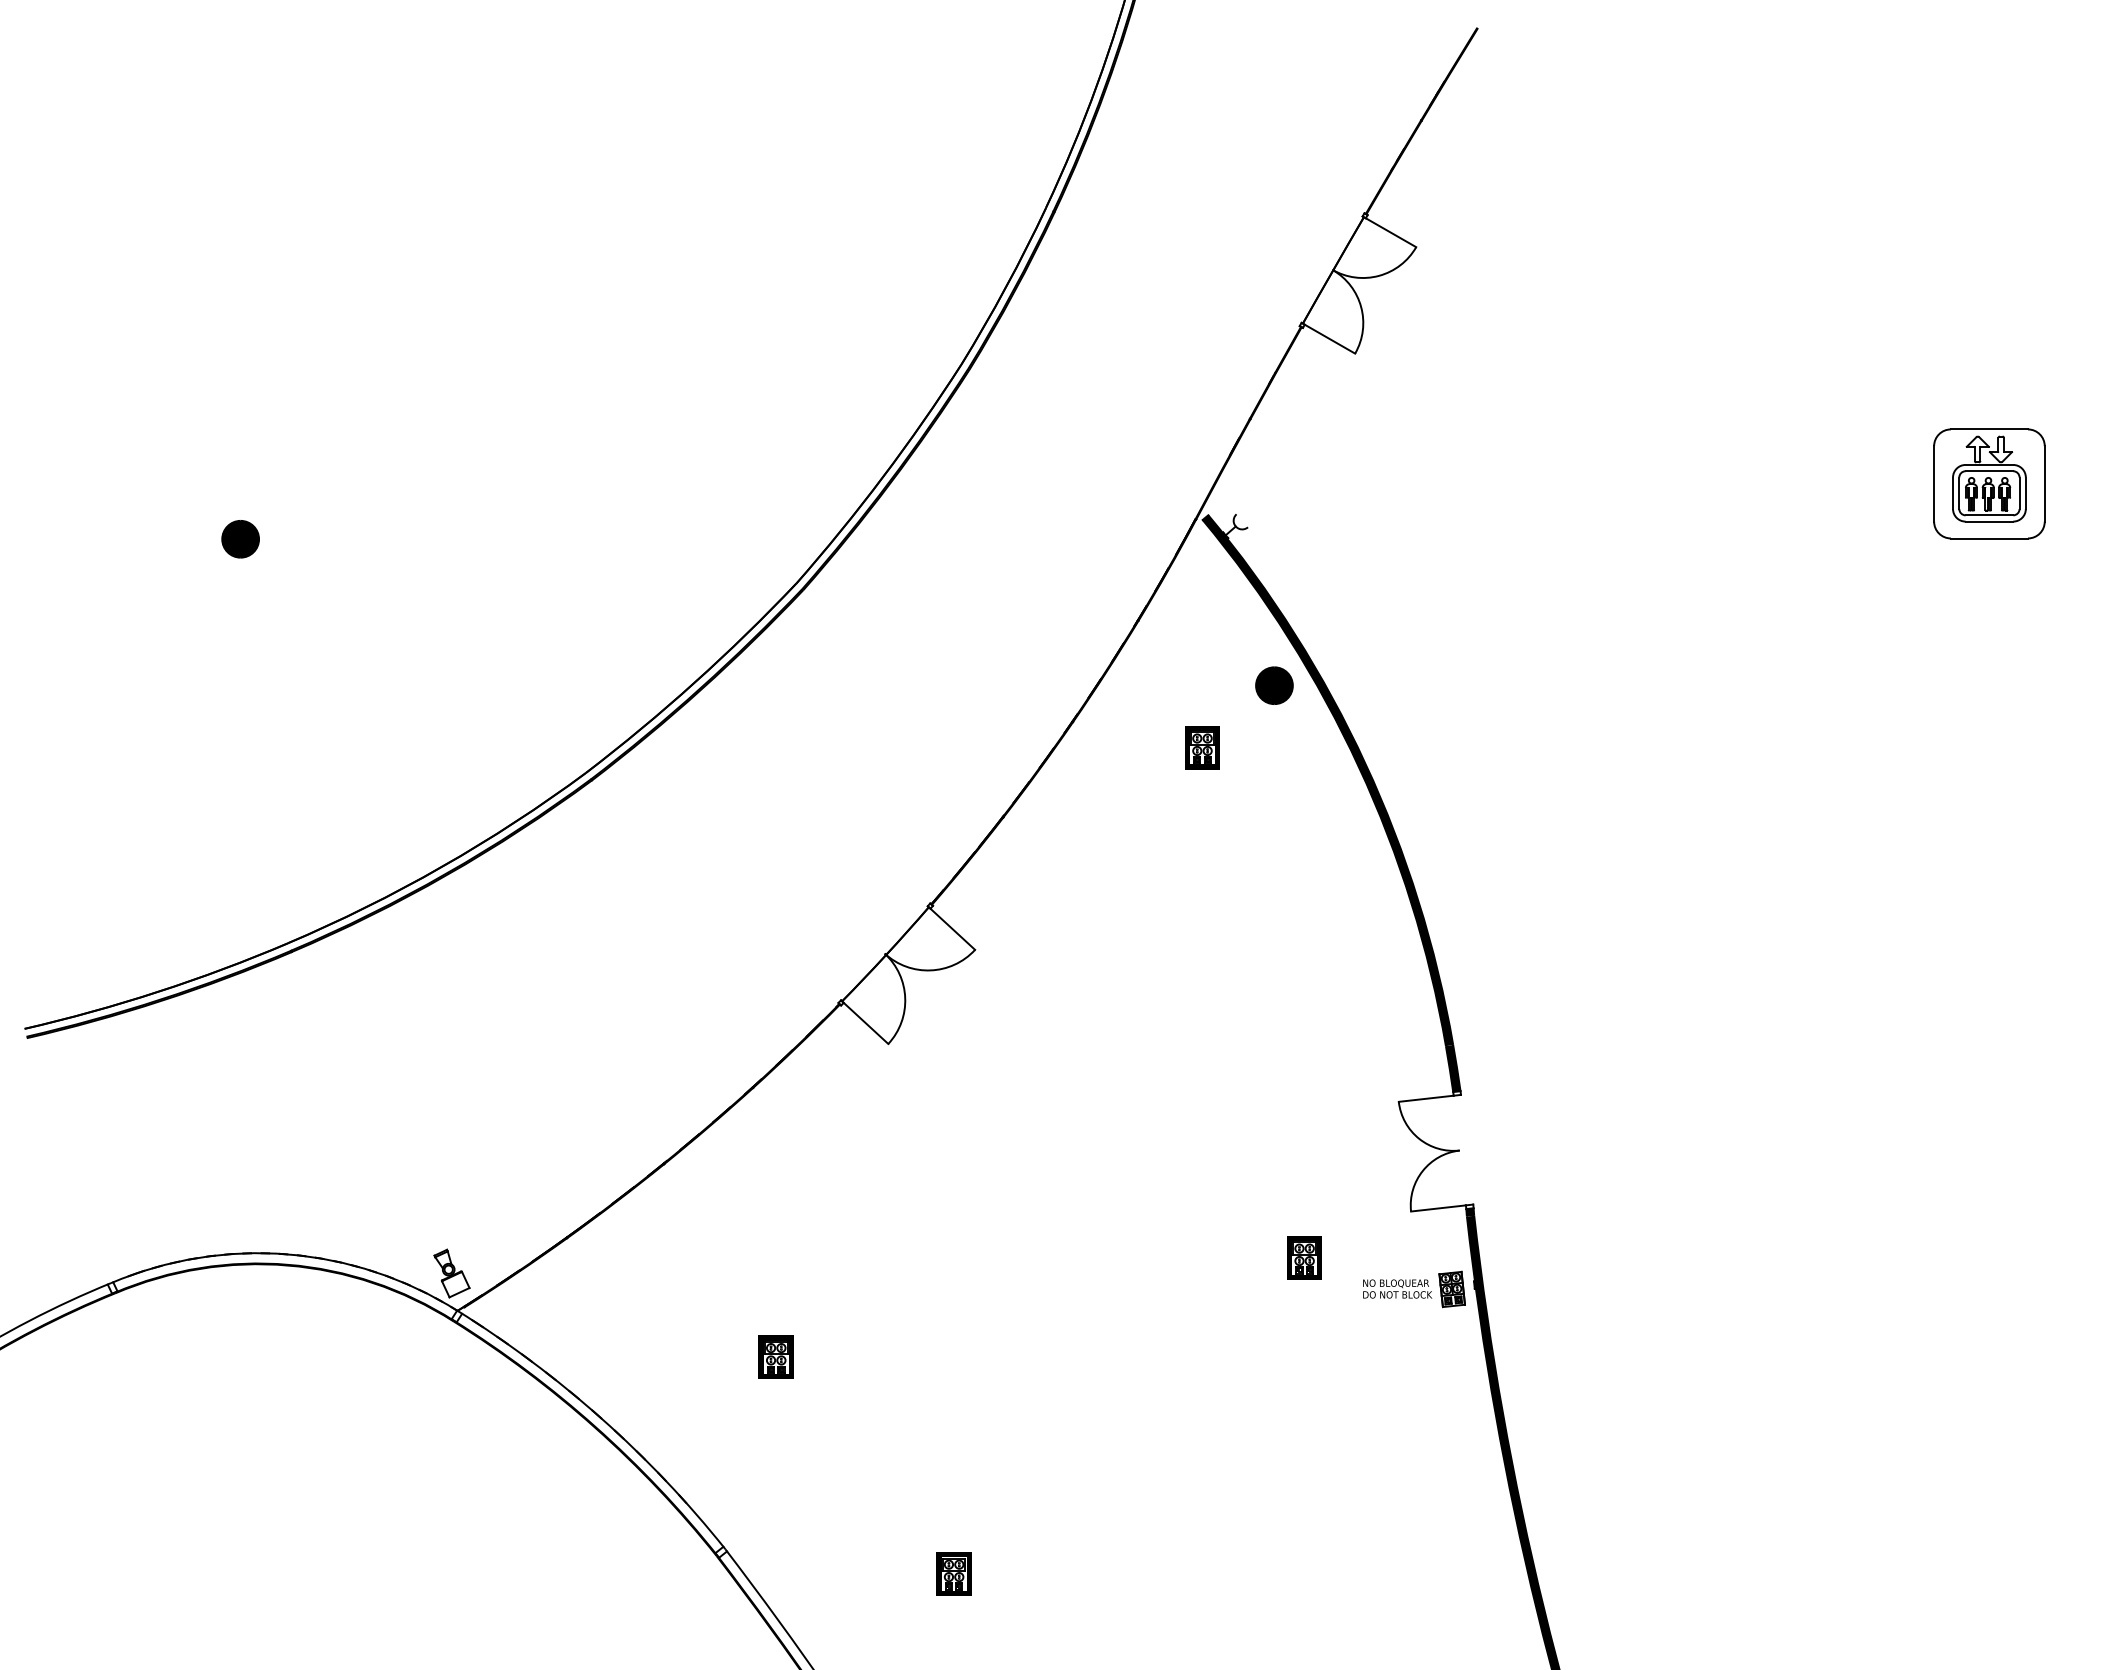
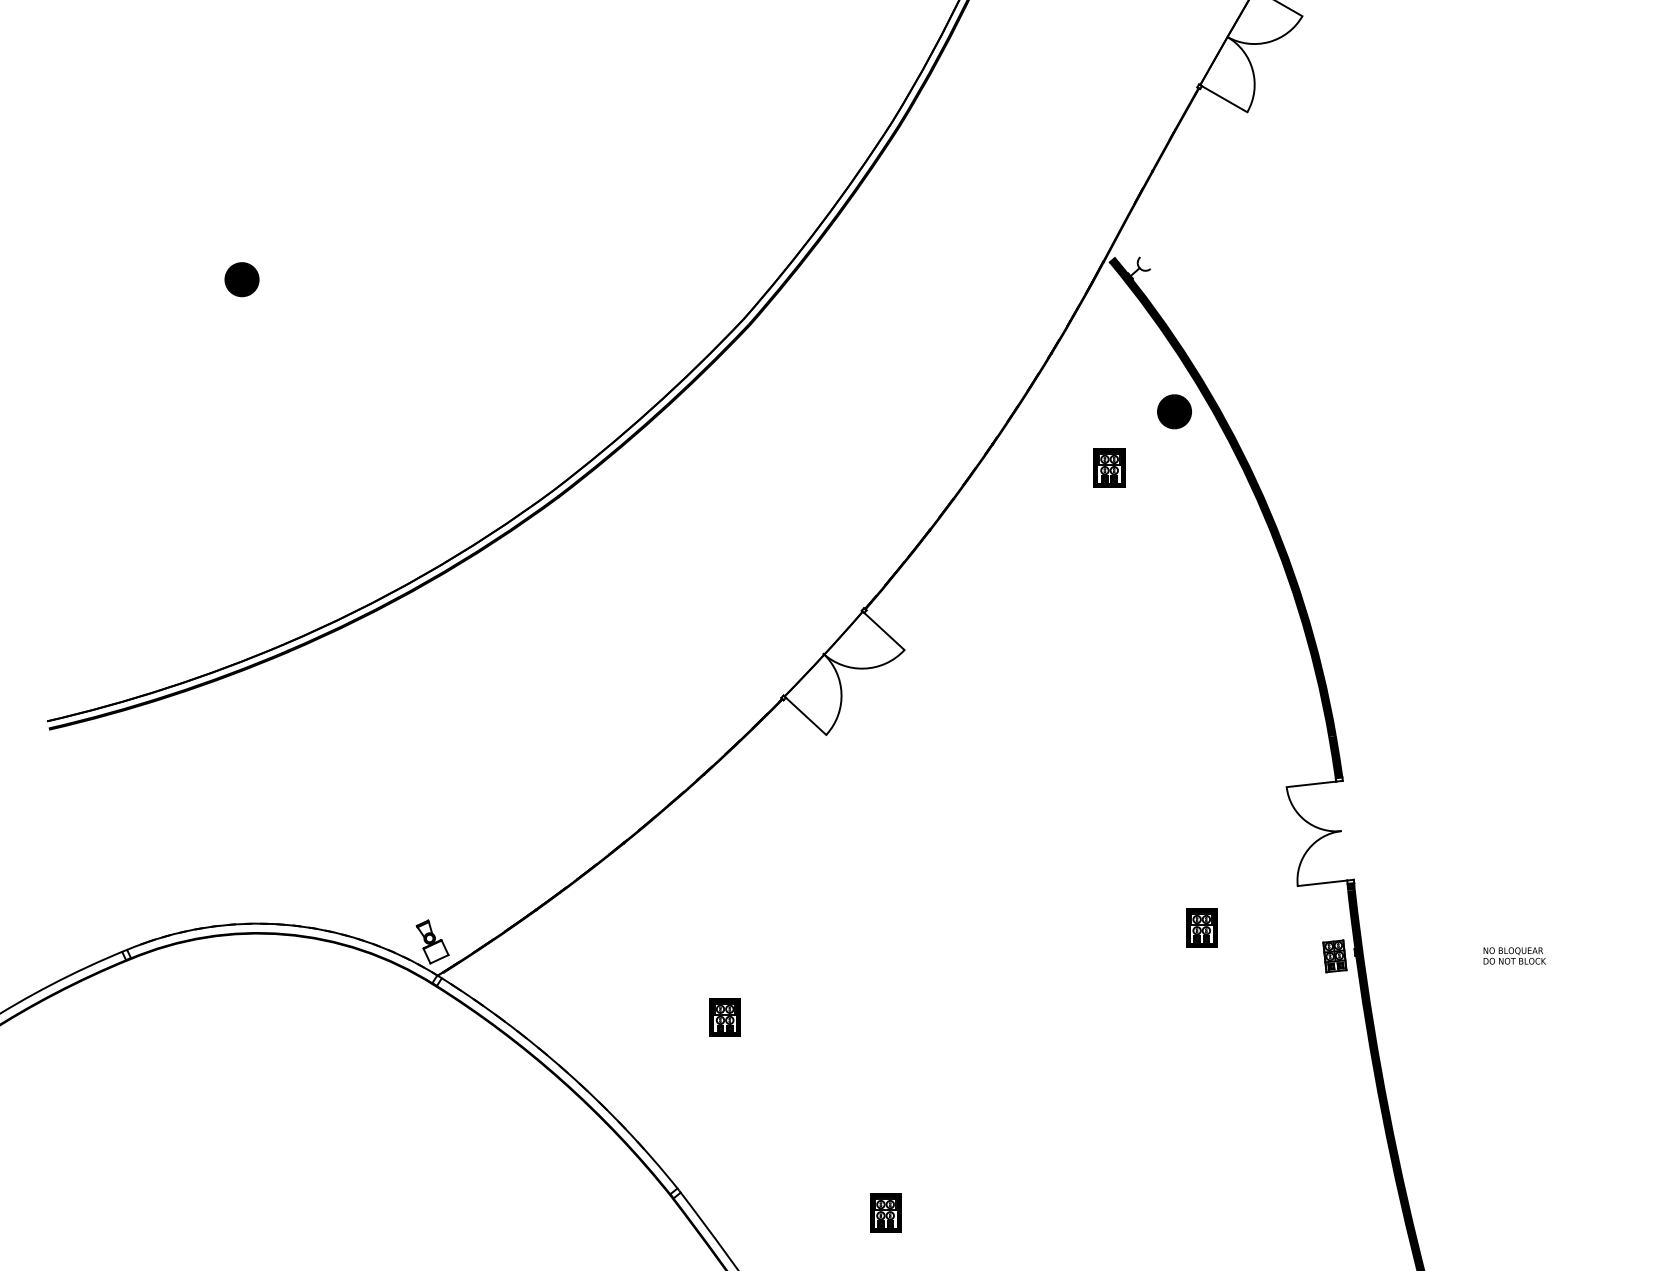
text: (1397, 1288) -> (1514, 955), moved

